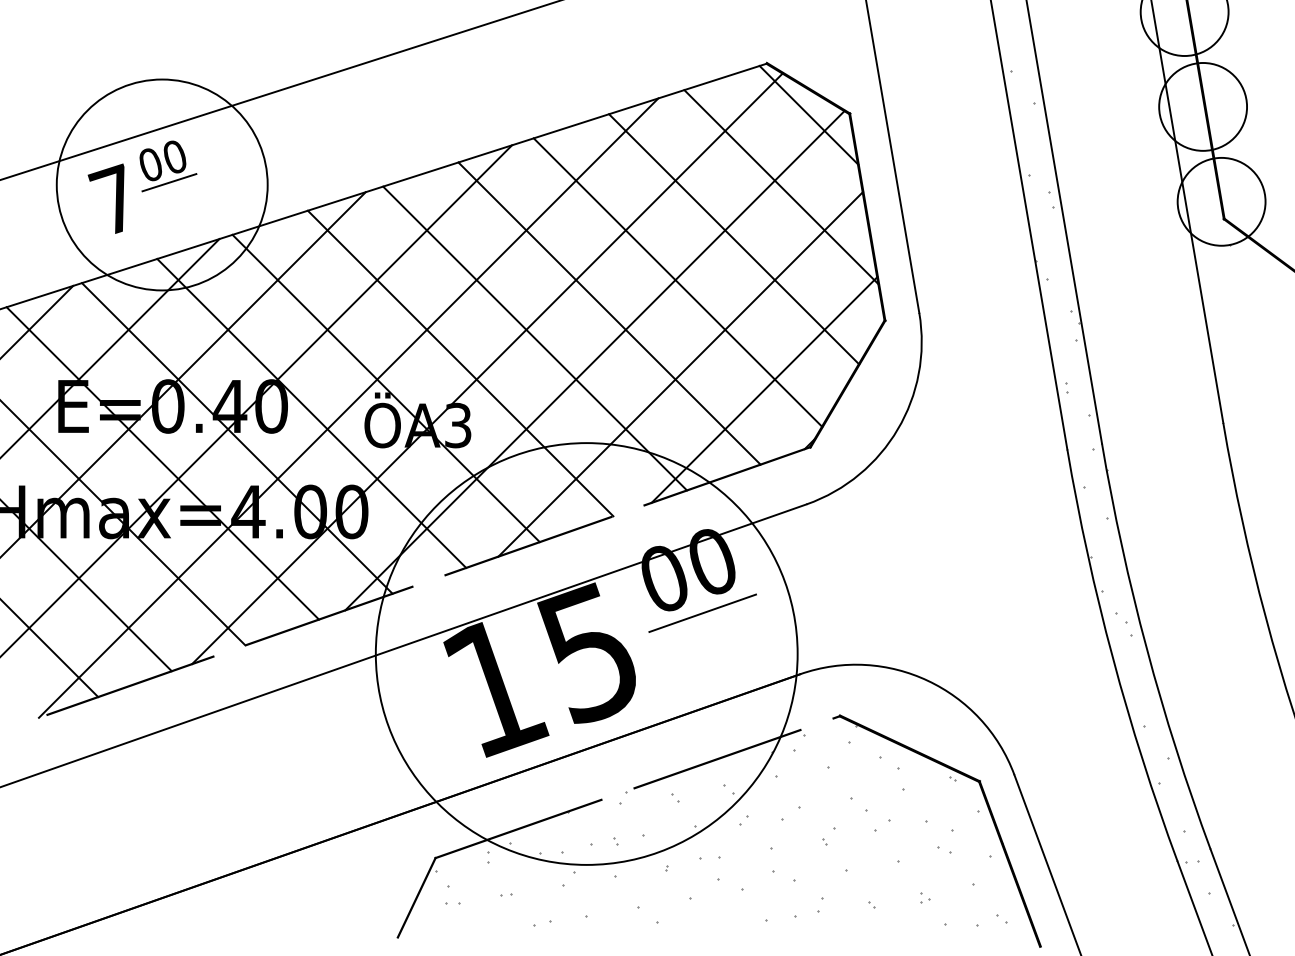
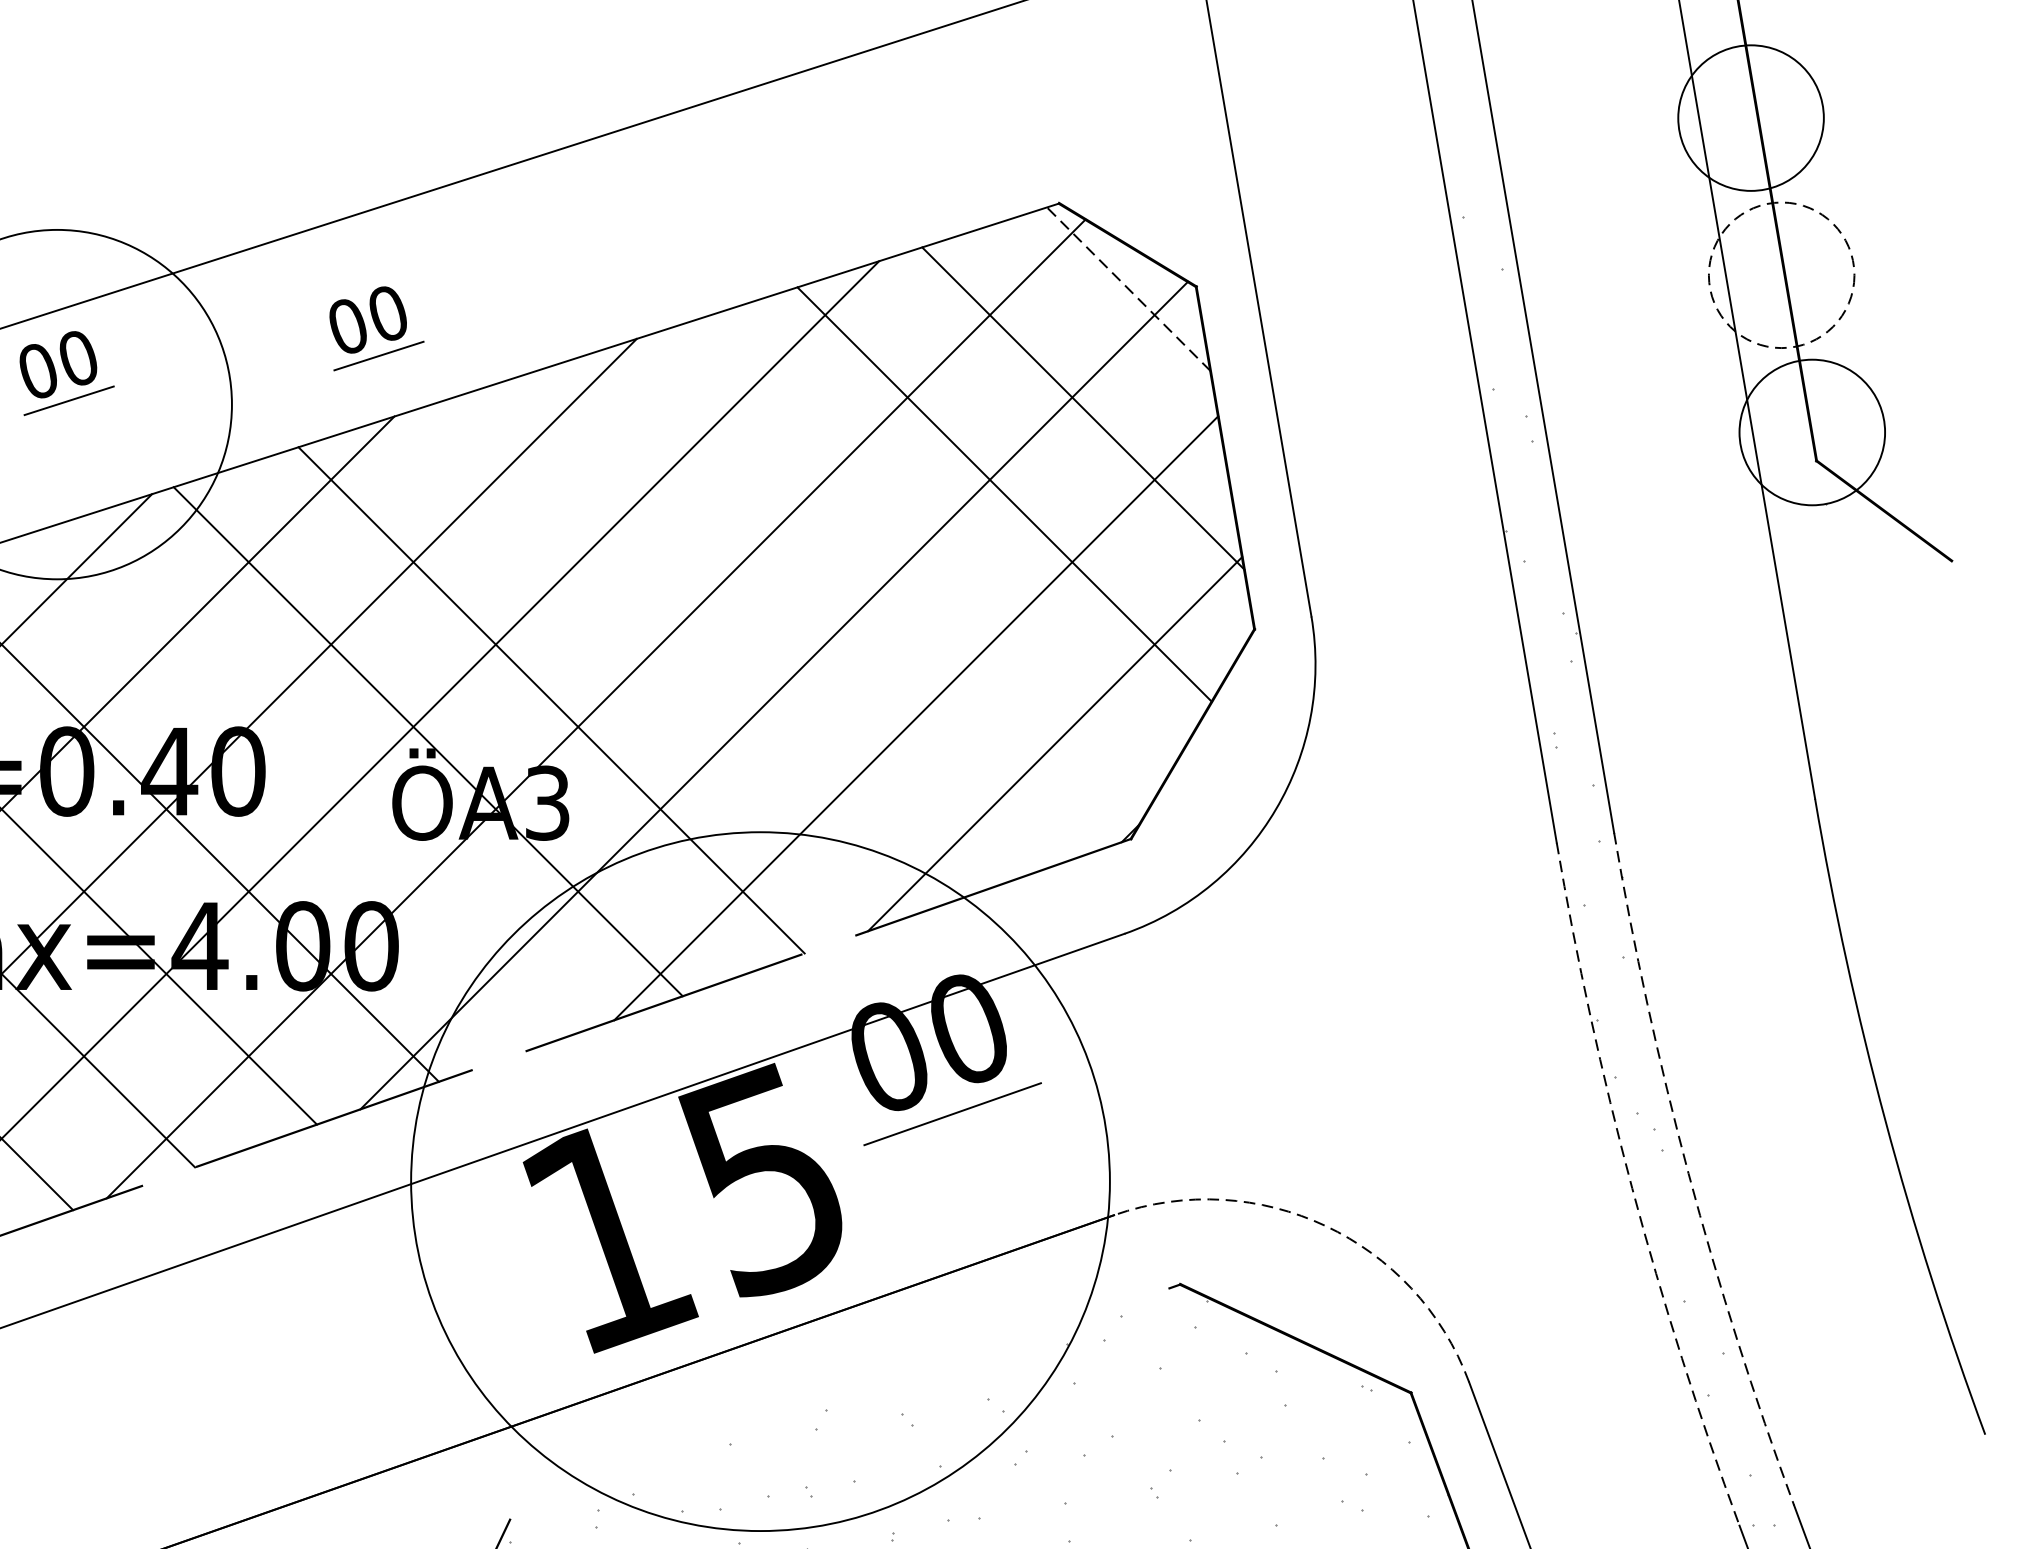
circle: (1203, 106) -> (1782, 274), solid -> dashed
line: (809, 115) -> (1129, 289), solid -> dashed
part: (355, 139) -> (377, 329), added
line: (677, 282) -> (910, 566), removed
line: (609, 313) -> (798, 617), removed
line: (535, 338) -> (675, 658), removed
line: (311, 412) -> (304, 781), removed
arc: (1146, 649) -> (1687, 1174), solid -> dashed
arc: (1112, 658) -> (1631, 1189), solid -> dashed
arc: (927, 680) -> (1325, 1225), solid -> dashed
line: (717, 759) -> (977, 1356), removed
line: (518, 828) -> (647, 1470), removed

